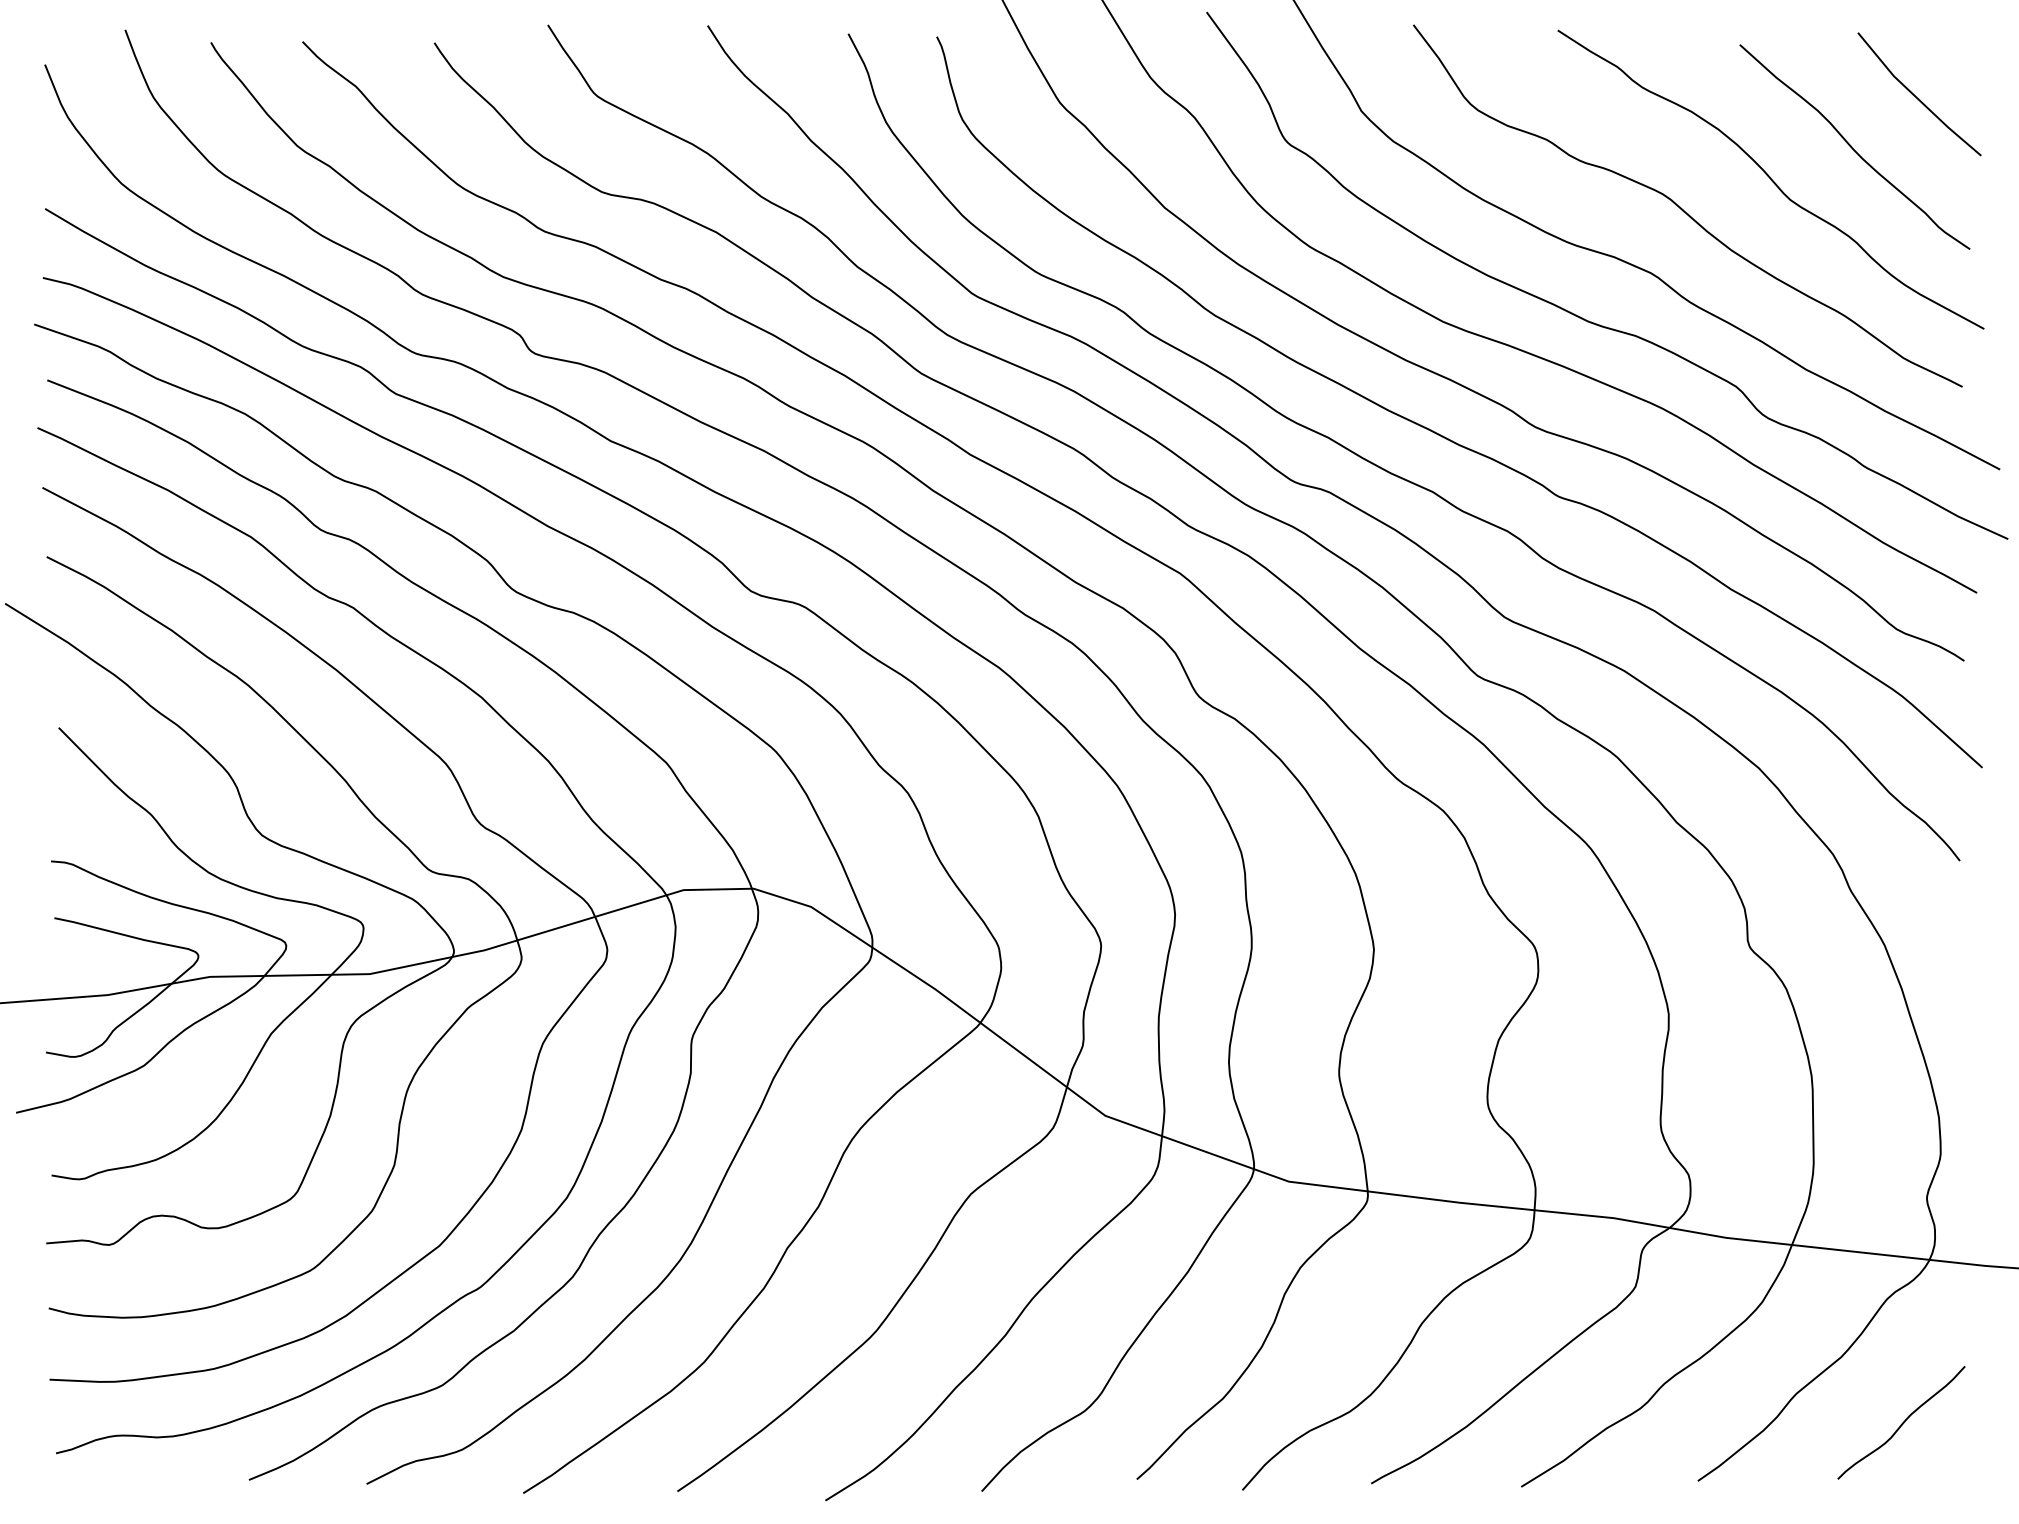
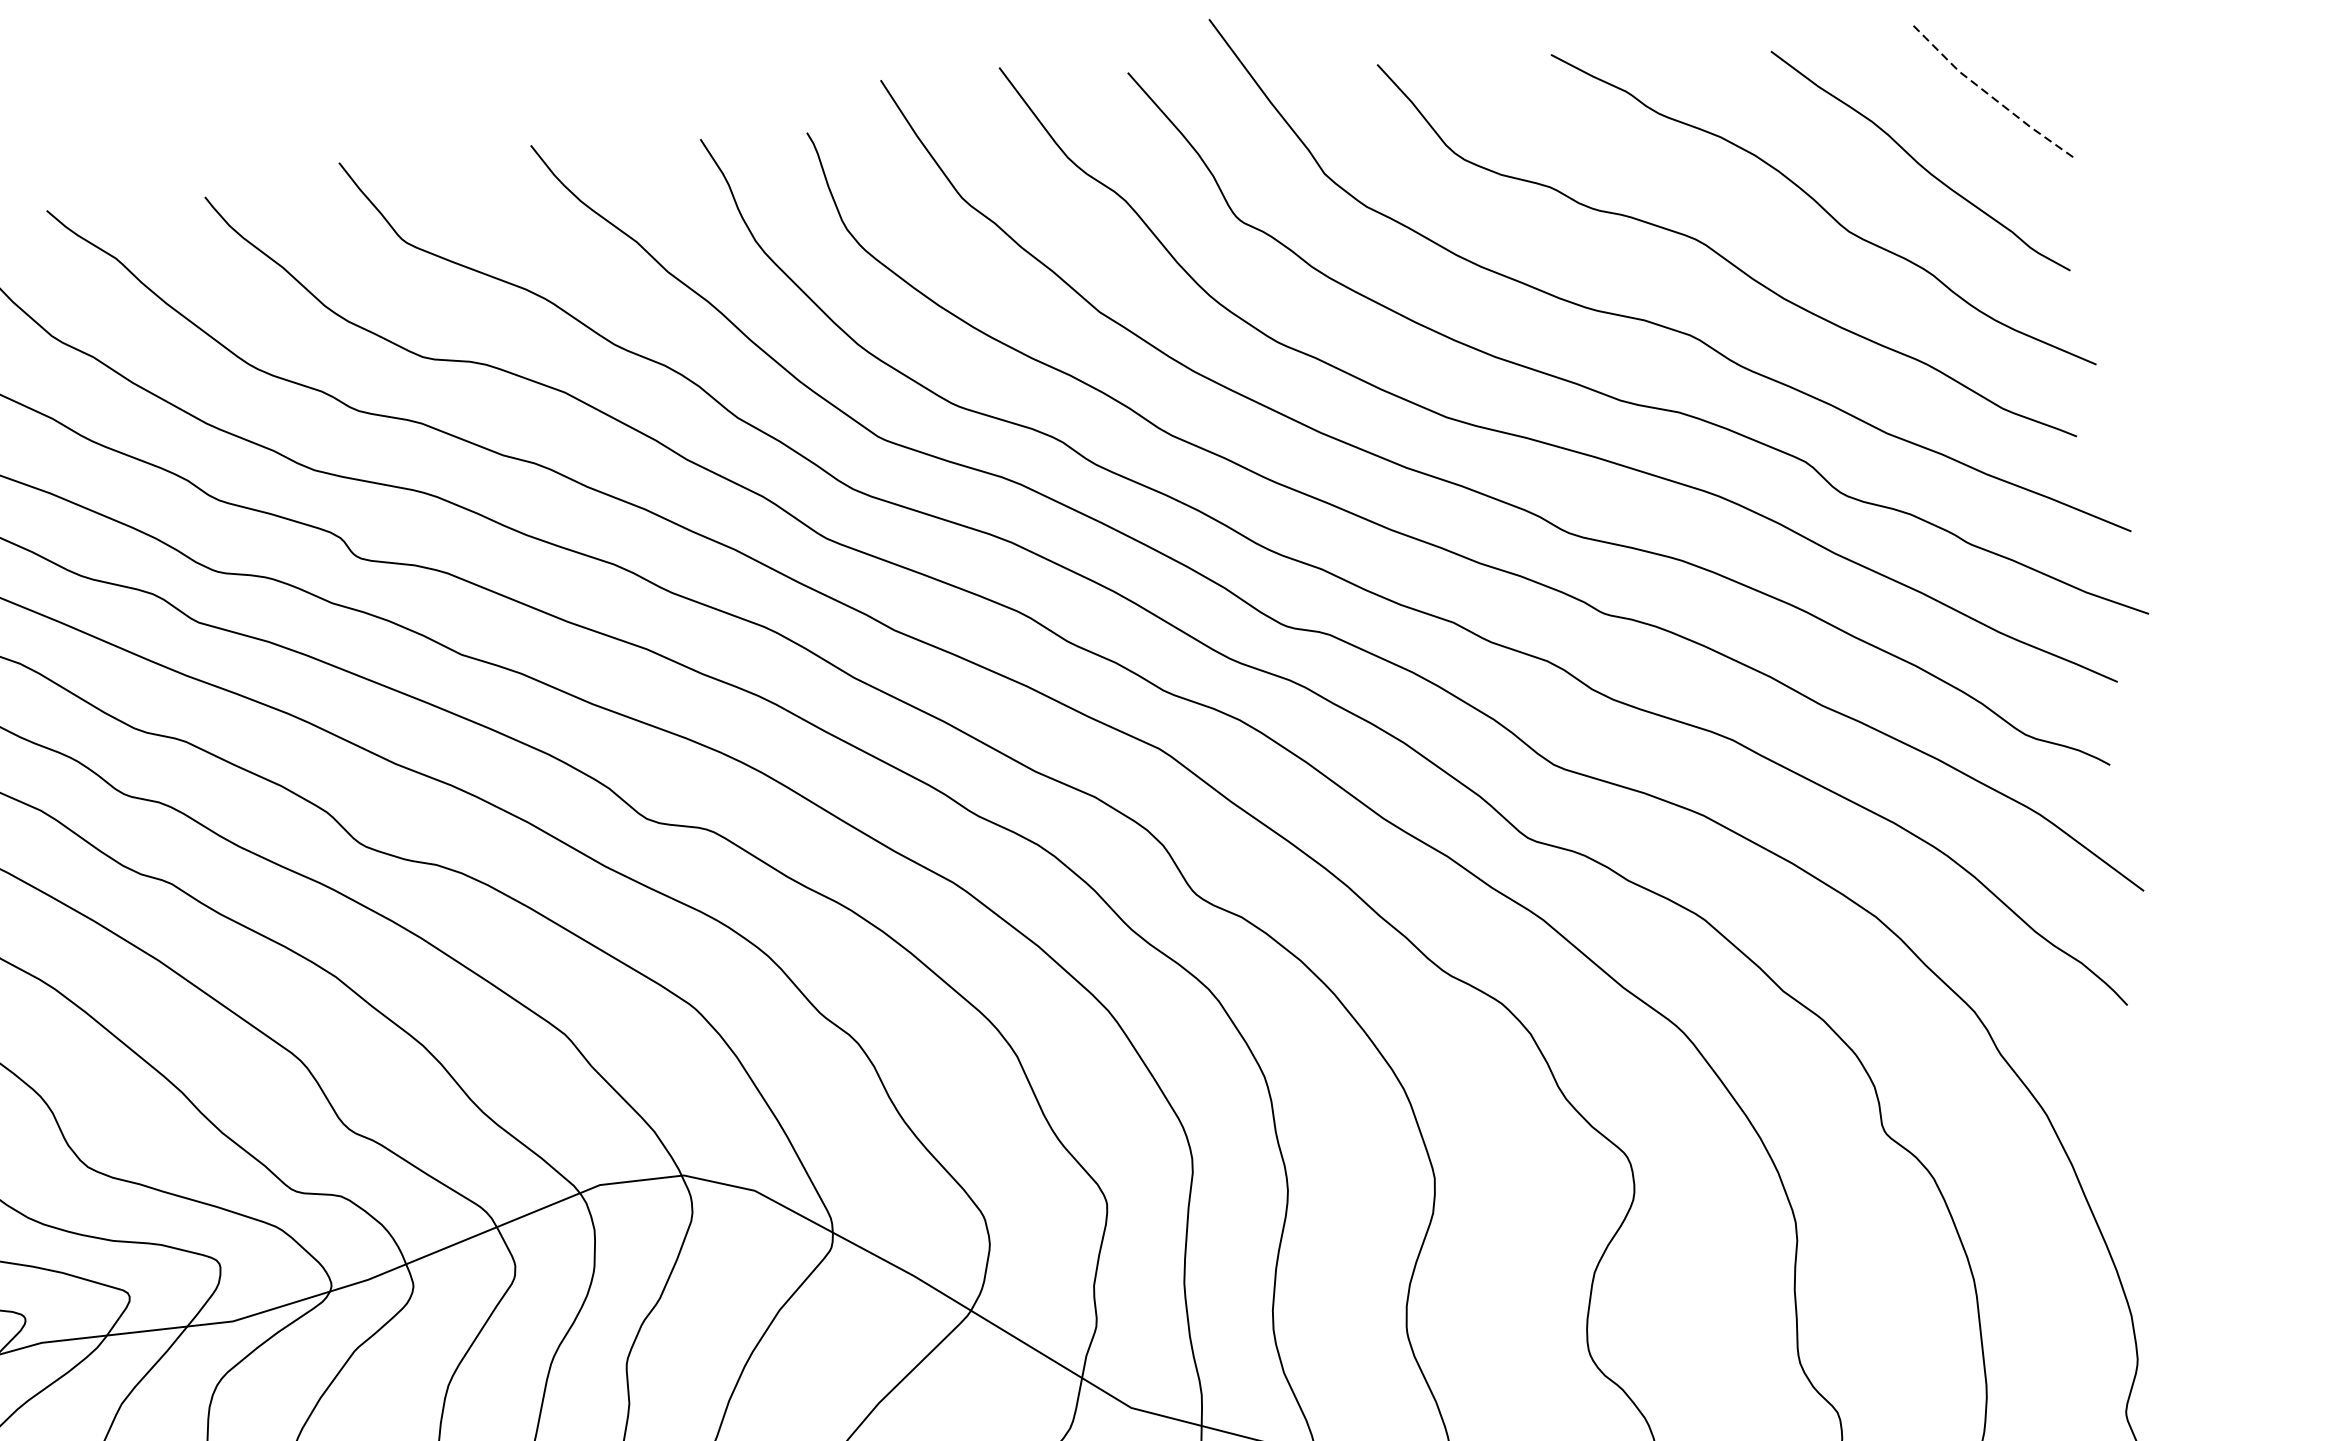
line: (1916, 97) -> (1988, 94), solid -> dashed

